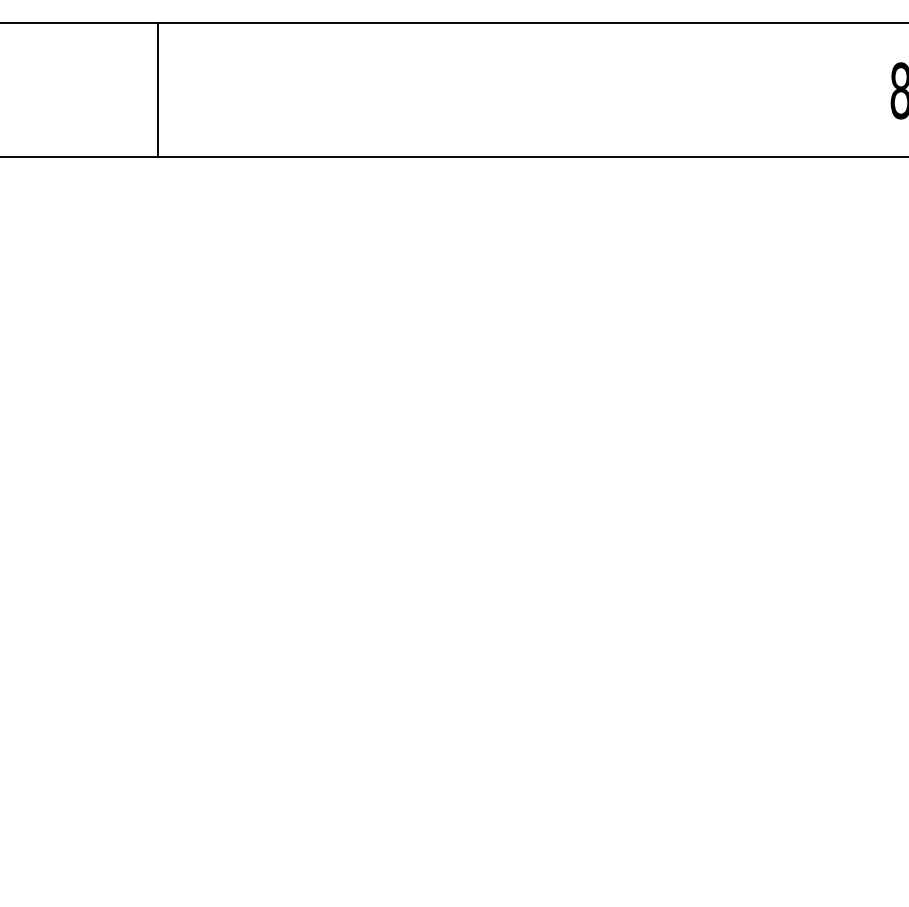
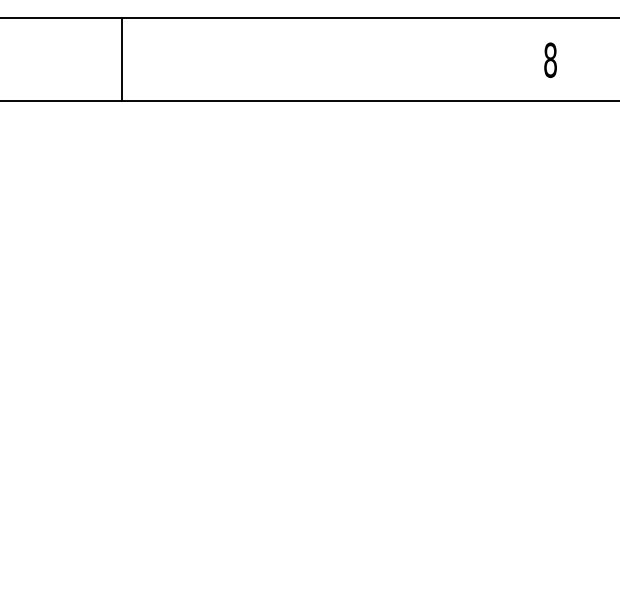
line: (158, 89) -> (122, 59), moved

